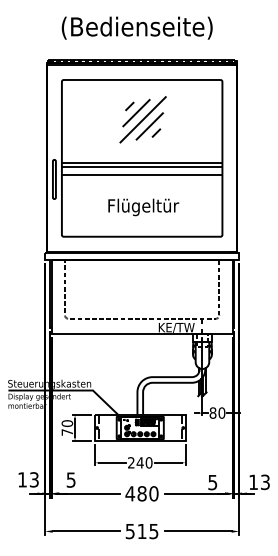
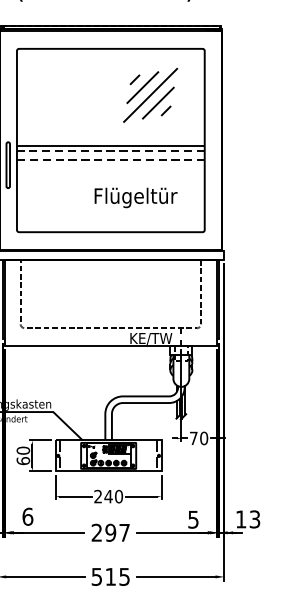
part: (142, 119) -> (149, 95), moved
line: (141, 167) -> (110, 151), solid -> dashed
line: (142, 175) -> (111, 160), solid -> dashed
text: (143, 207) -> (135, 197), moved
text: (212, 412) -> (193, 437), 80 -> 70
text: (67, 432) -> (23, 461), 70 -> 60
text: (70, 479) -> (27, 516), 5 -> 6
text: (141, 493) -> (110, 532), 480 -> 297

